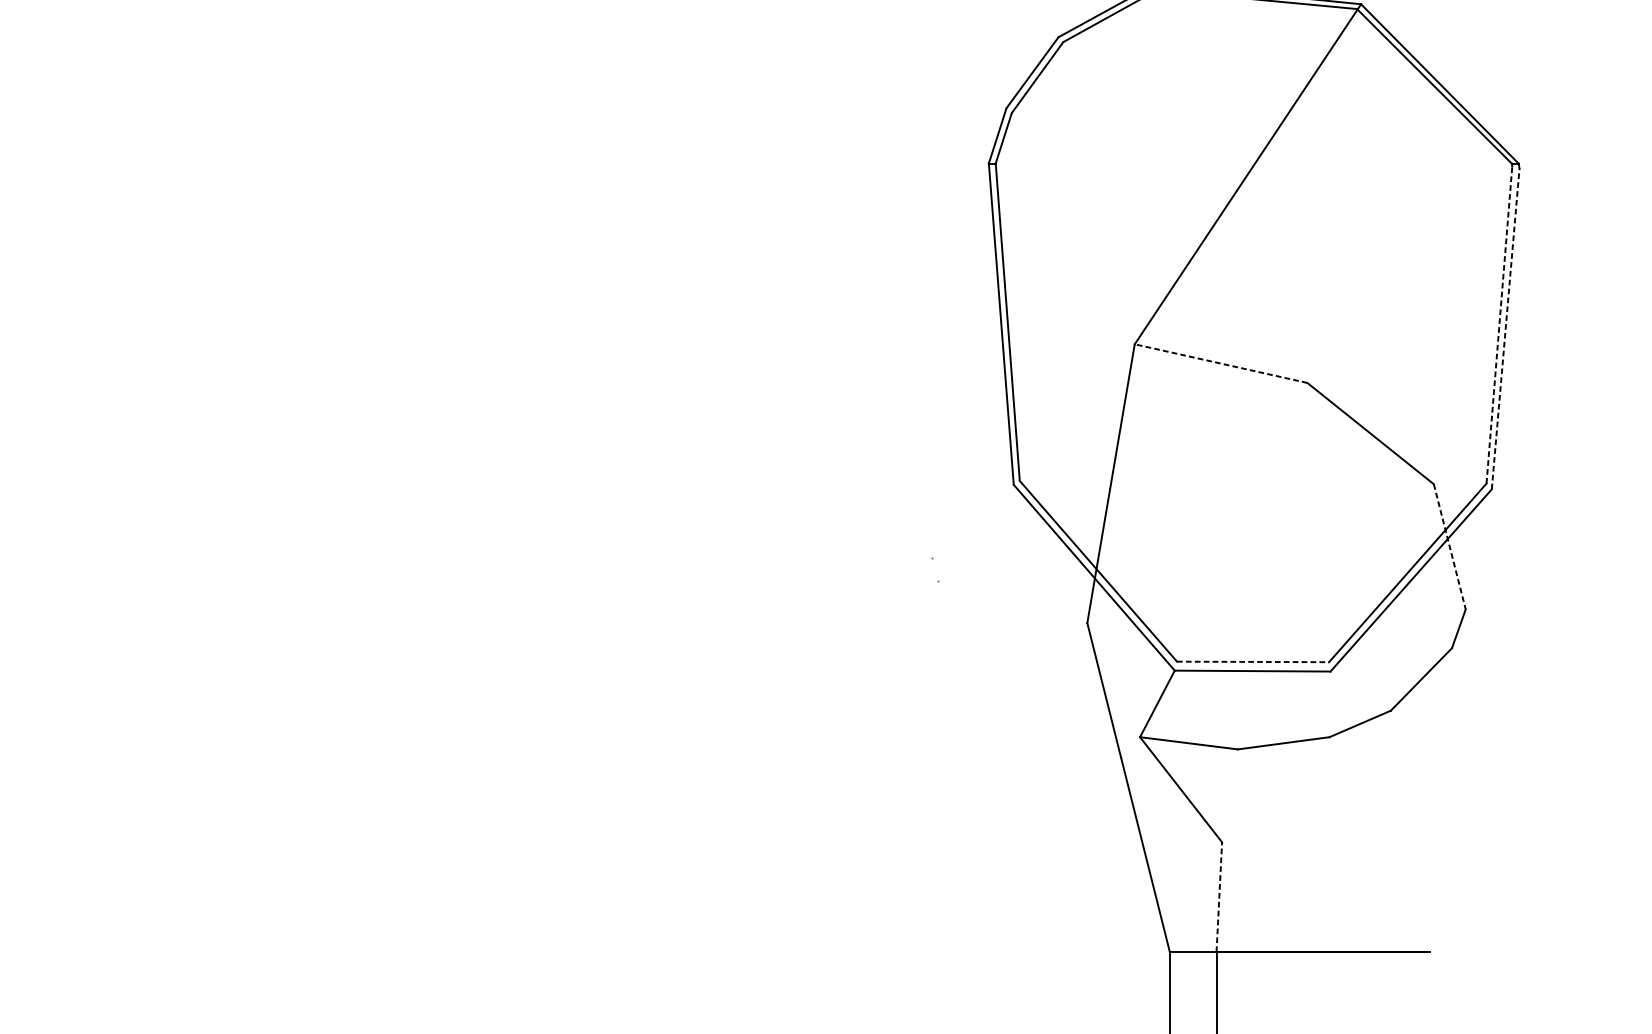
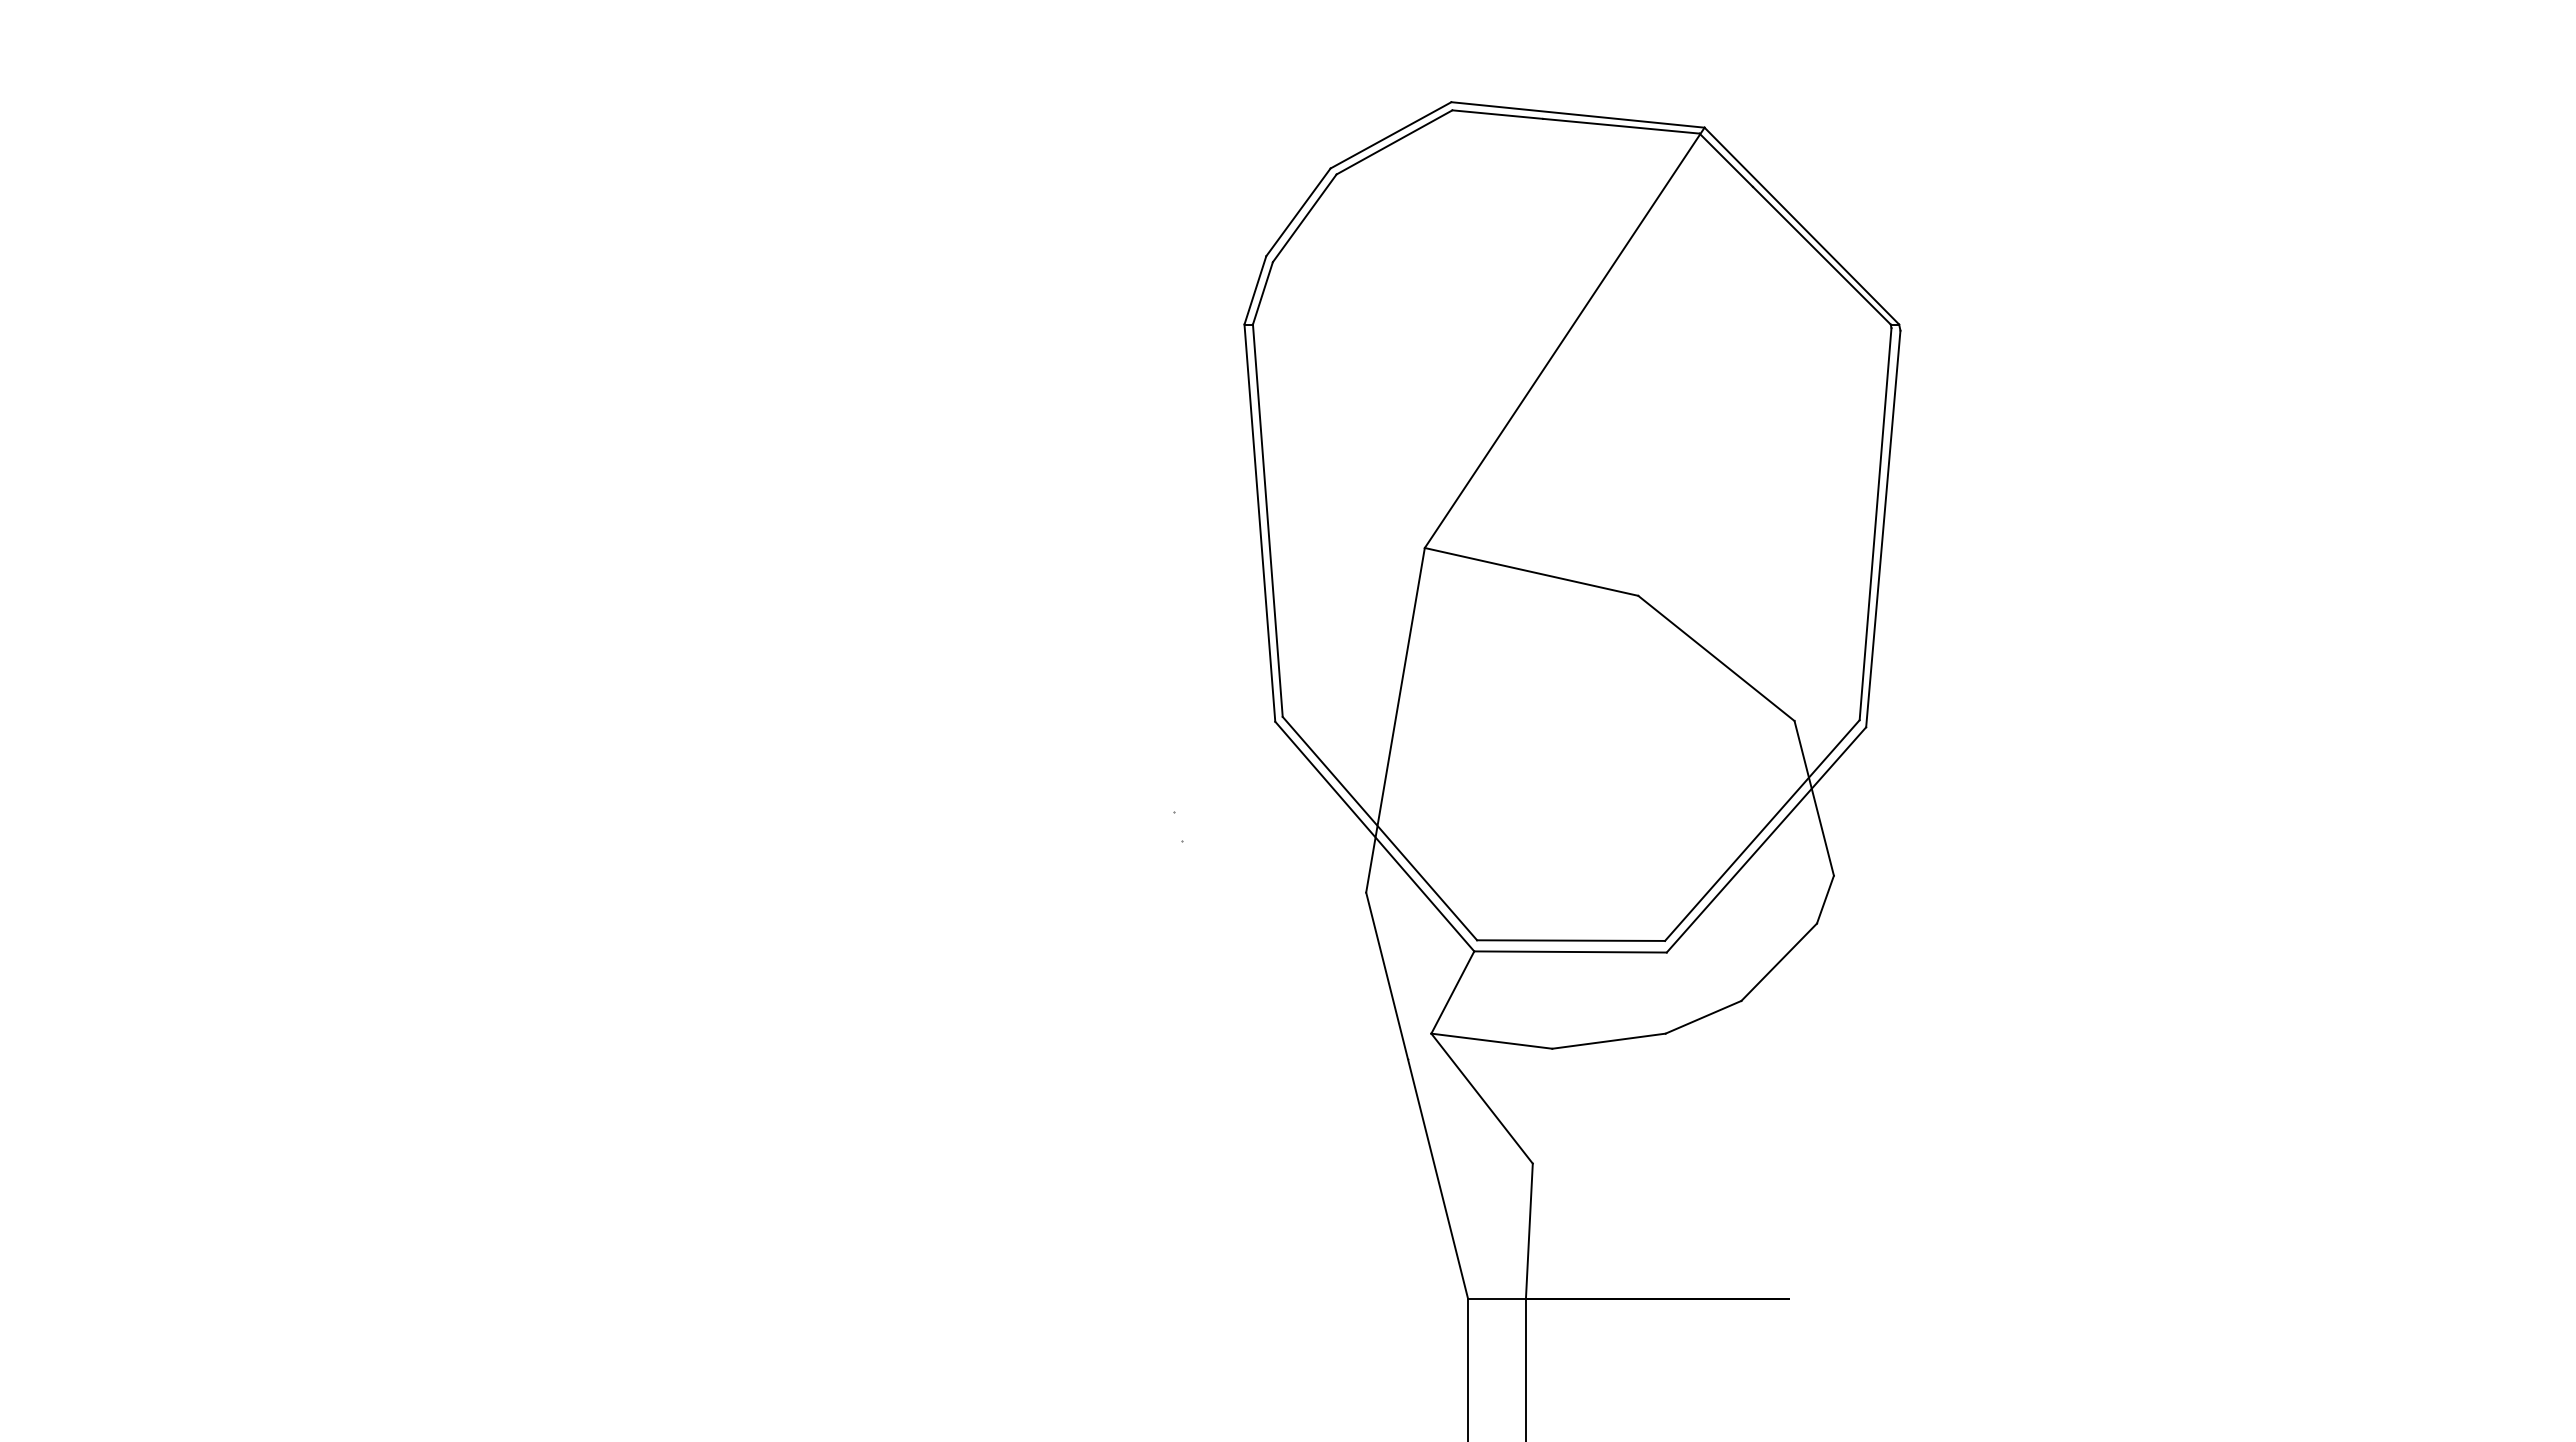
line: (1499, 325) -> (1875, 524), dashed -> solid
line: (1505, 328) -> (1883, 528), dashed -> solid
line: (1221, 363) -> (1531, 571), dashed -> solid
line: (1450, 546) -> (1814, 798), dashed -> solid
line: (1253, 661) -> (1571, 940), dashed -> solid
line: (1219, 897) -> (1529, 1231), dashed -> solid

